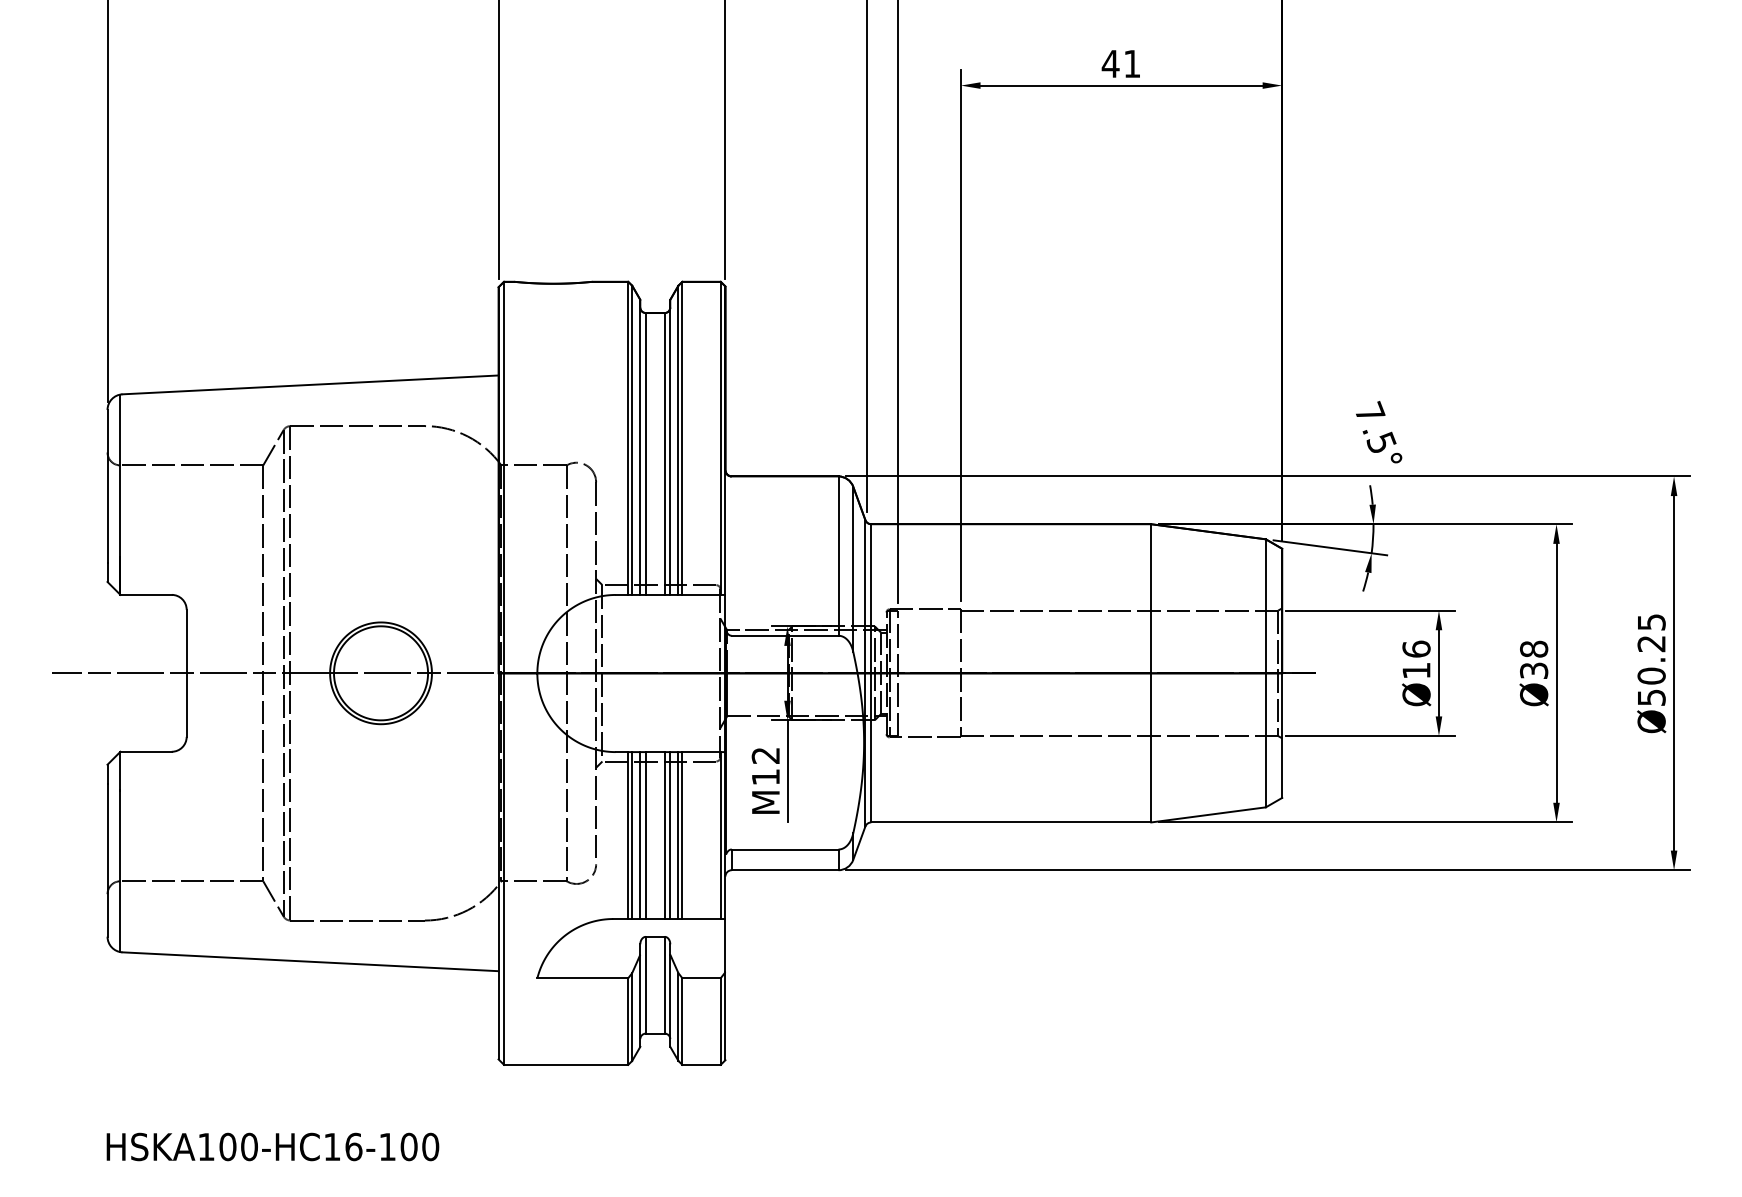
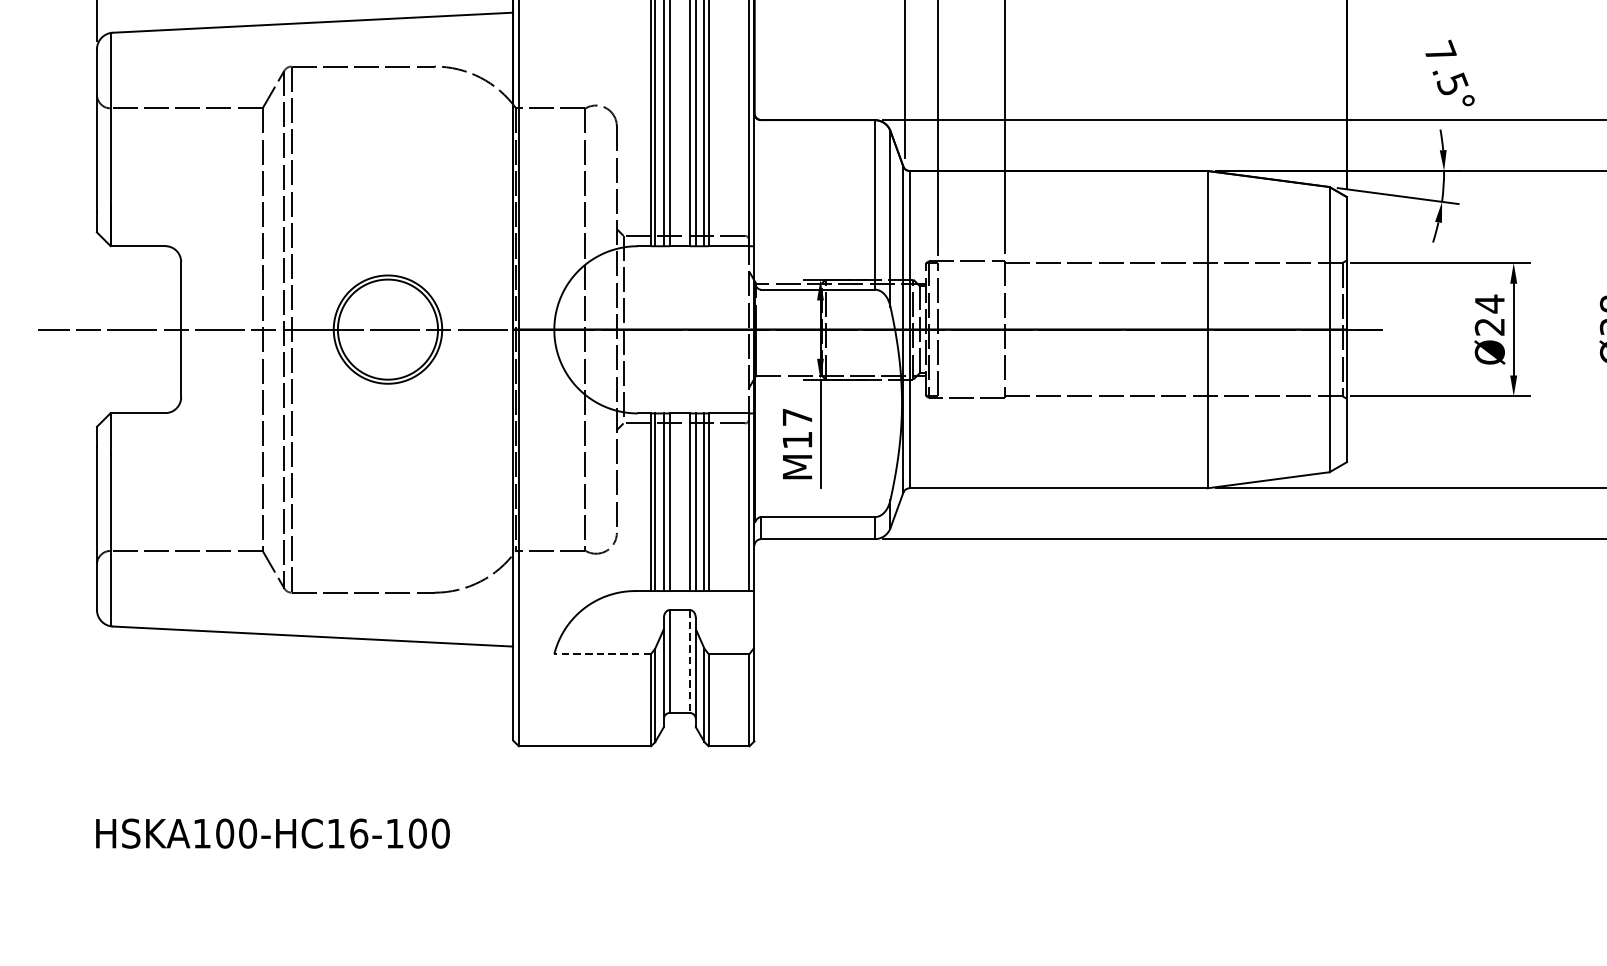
text: (1416, 659) -> (1489, 314), Ø16 -> Ø24
text: (765, 755) -> (797, 417), M12 -> M17
line: (582, 978) -> (602, 654), solid -> dashed
line: (664, 985) -> (689, 661), solid -> dashed

